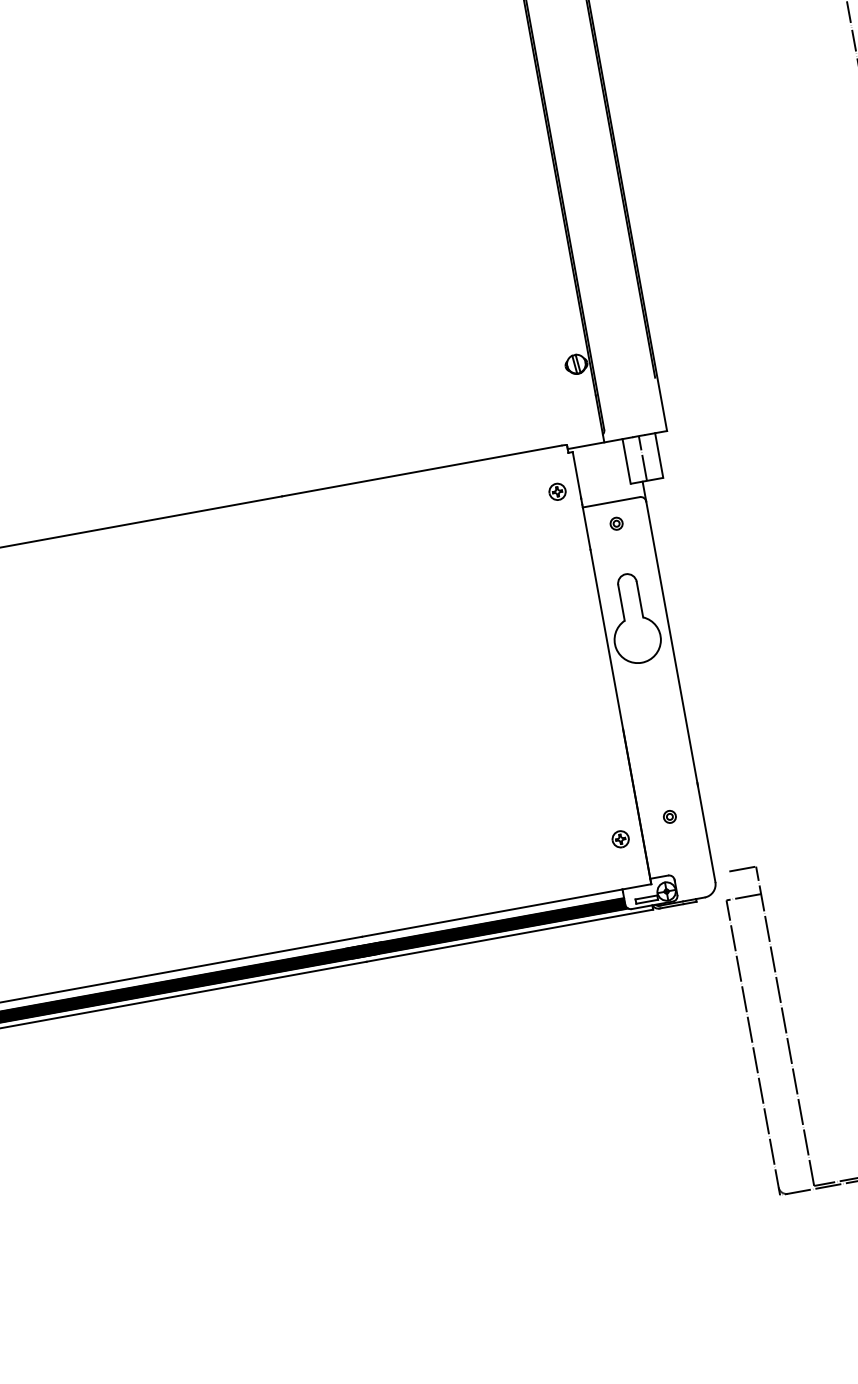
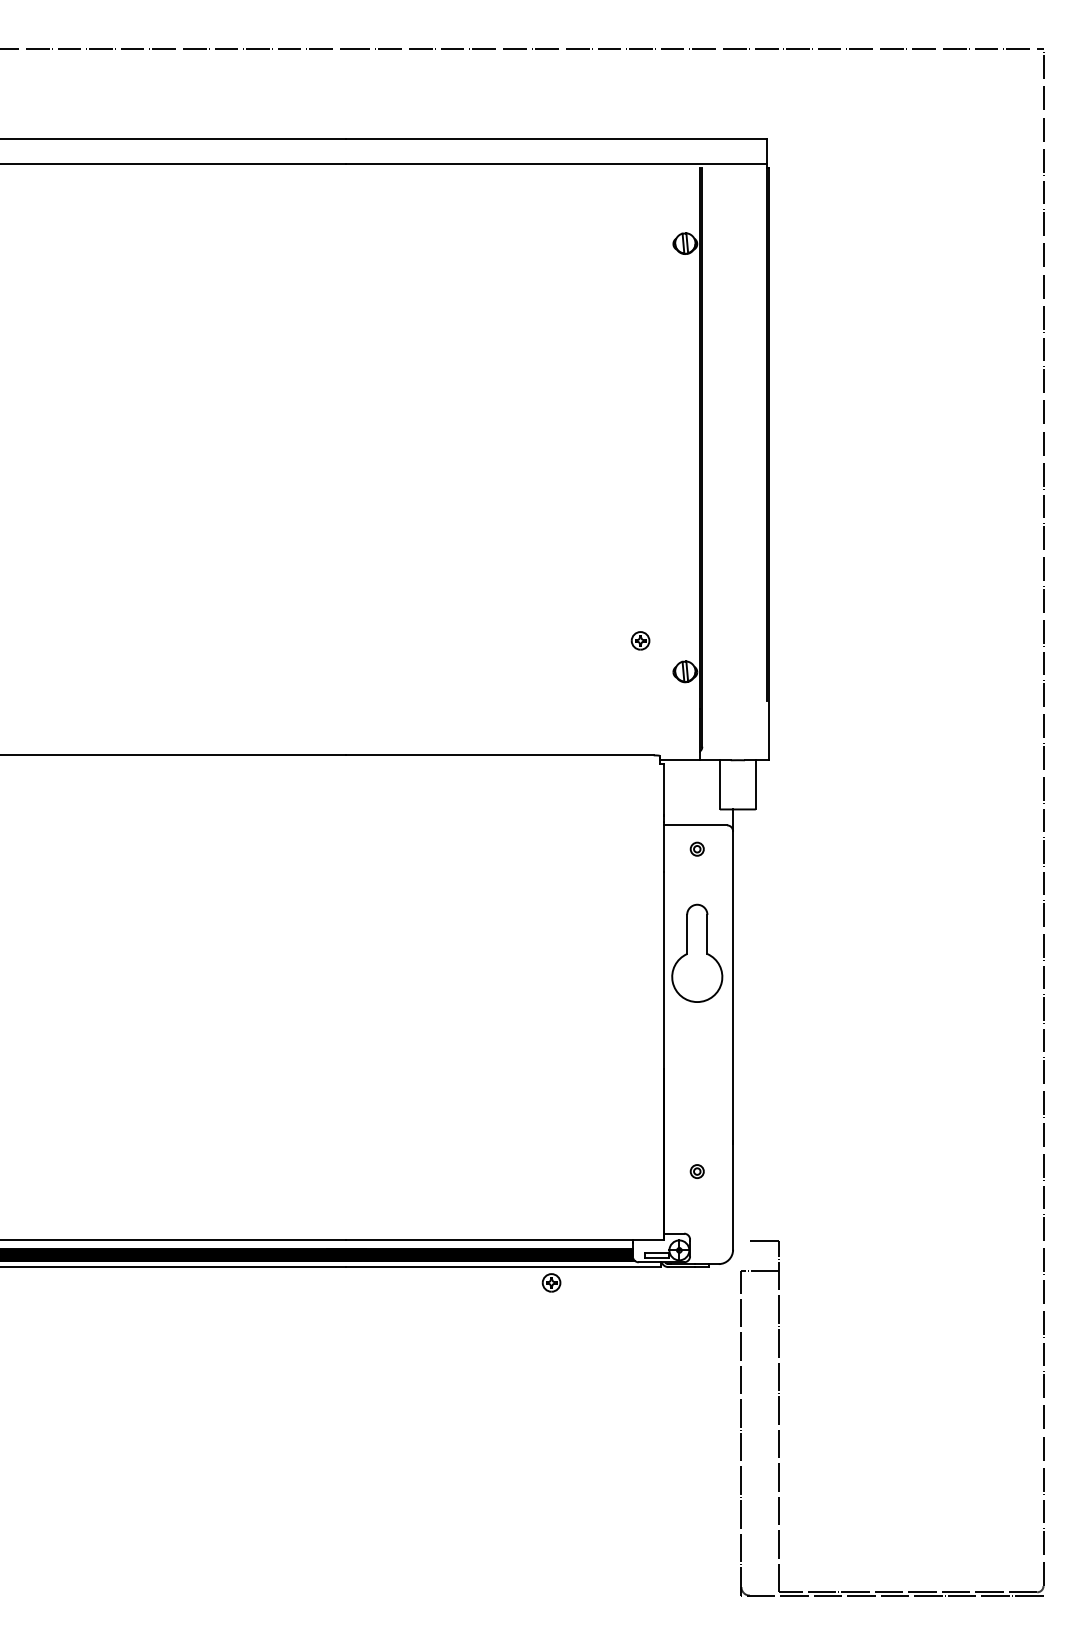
line: (642, 458) -> (737, 784), removed
part: (557, 491) -> (640, 640), moved
part: (620, 838) -> (551, 1282), moved

